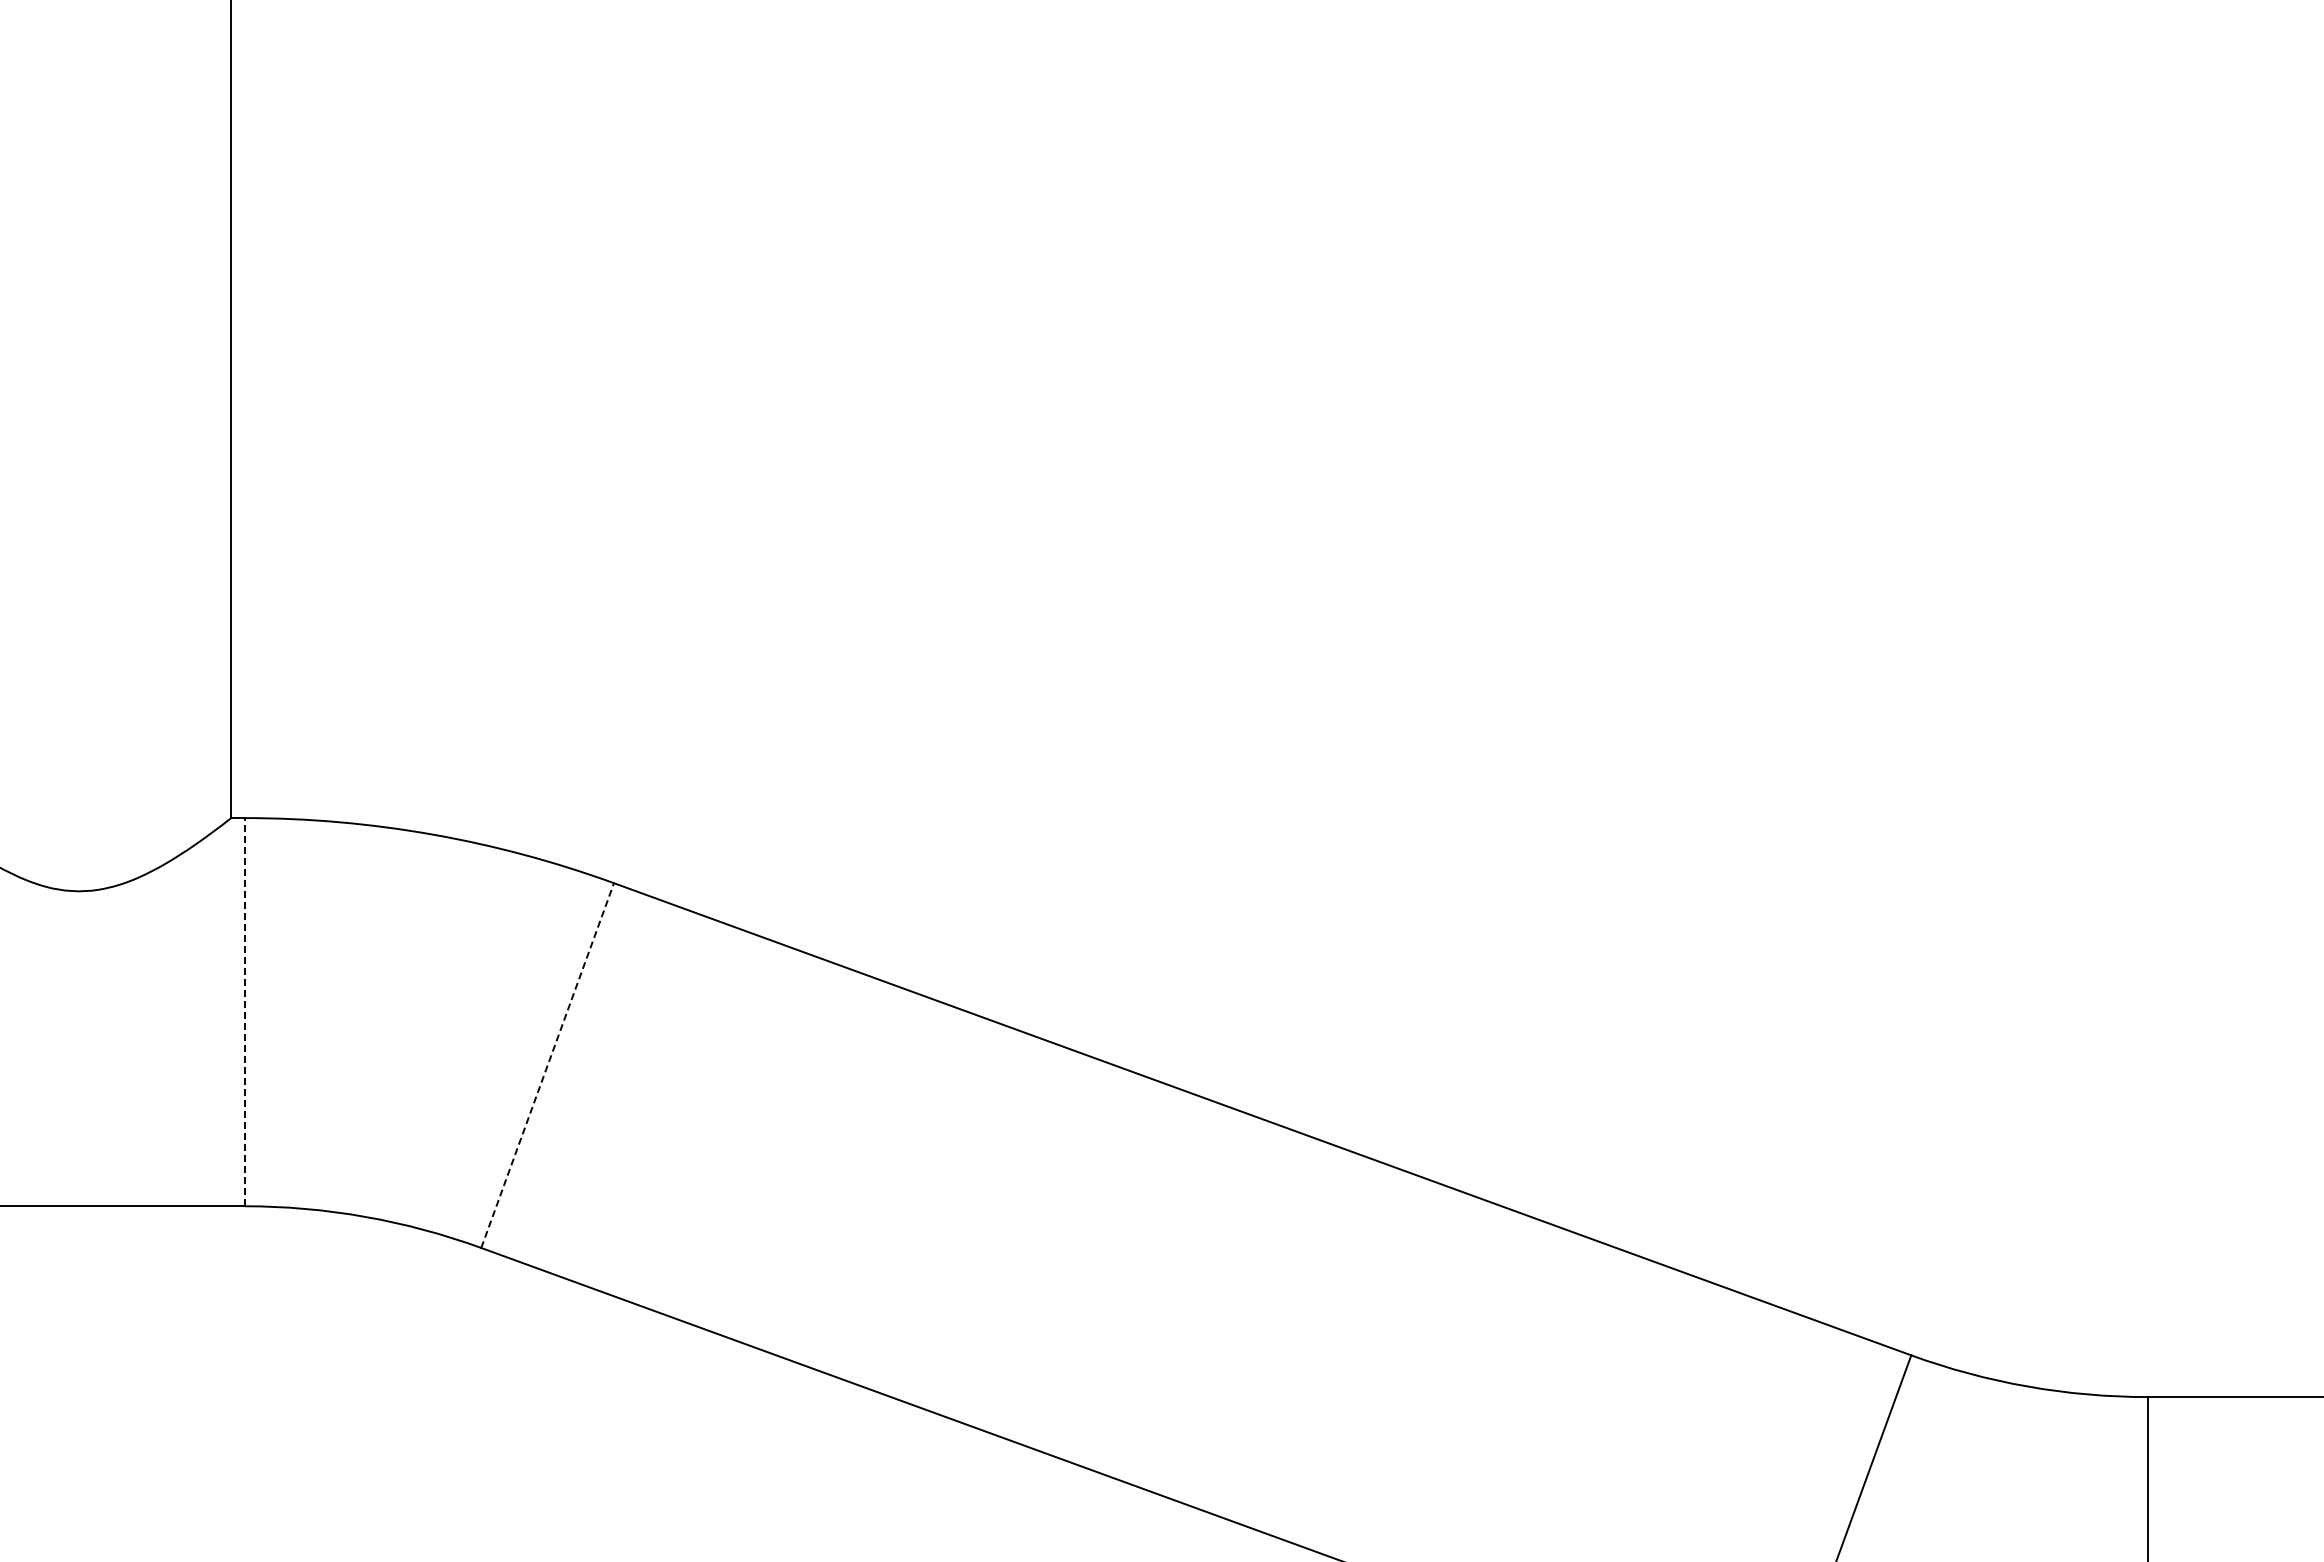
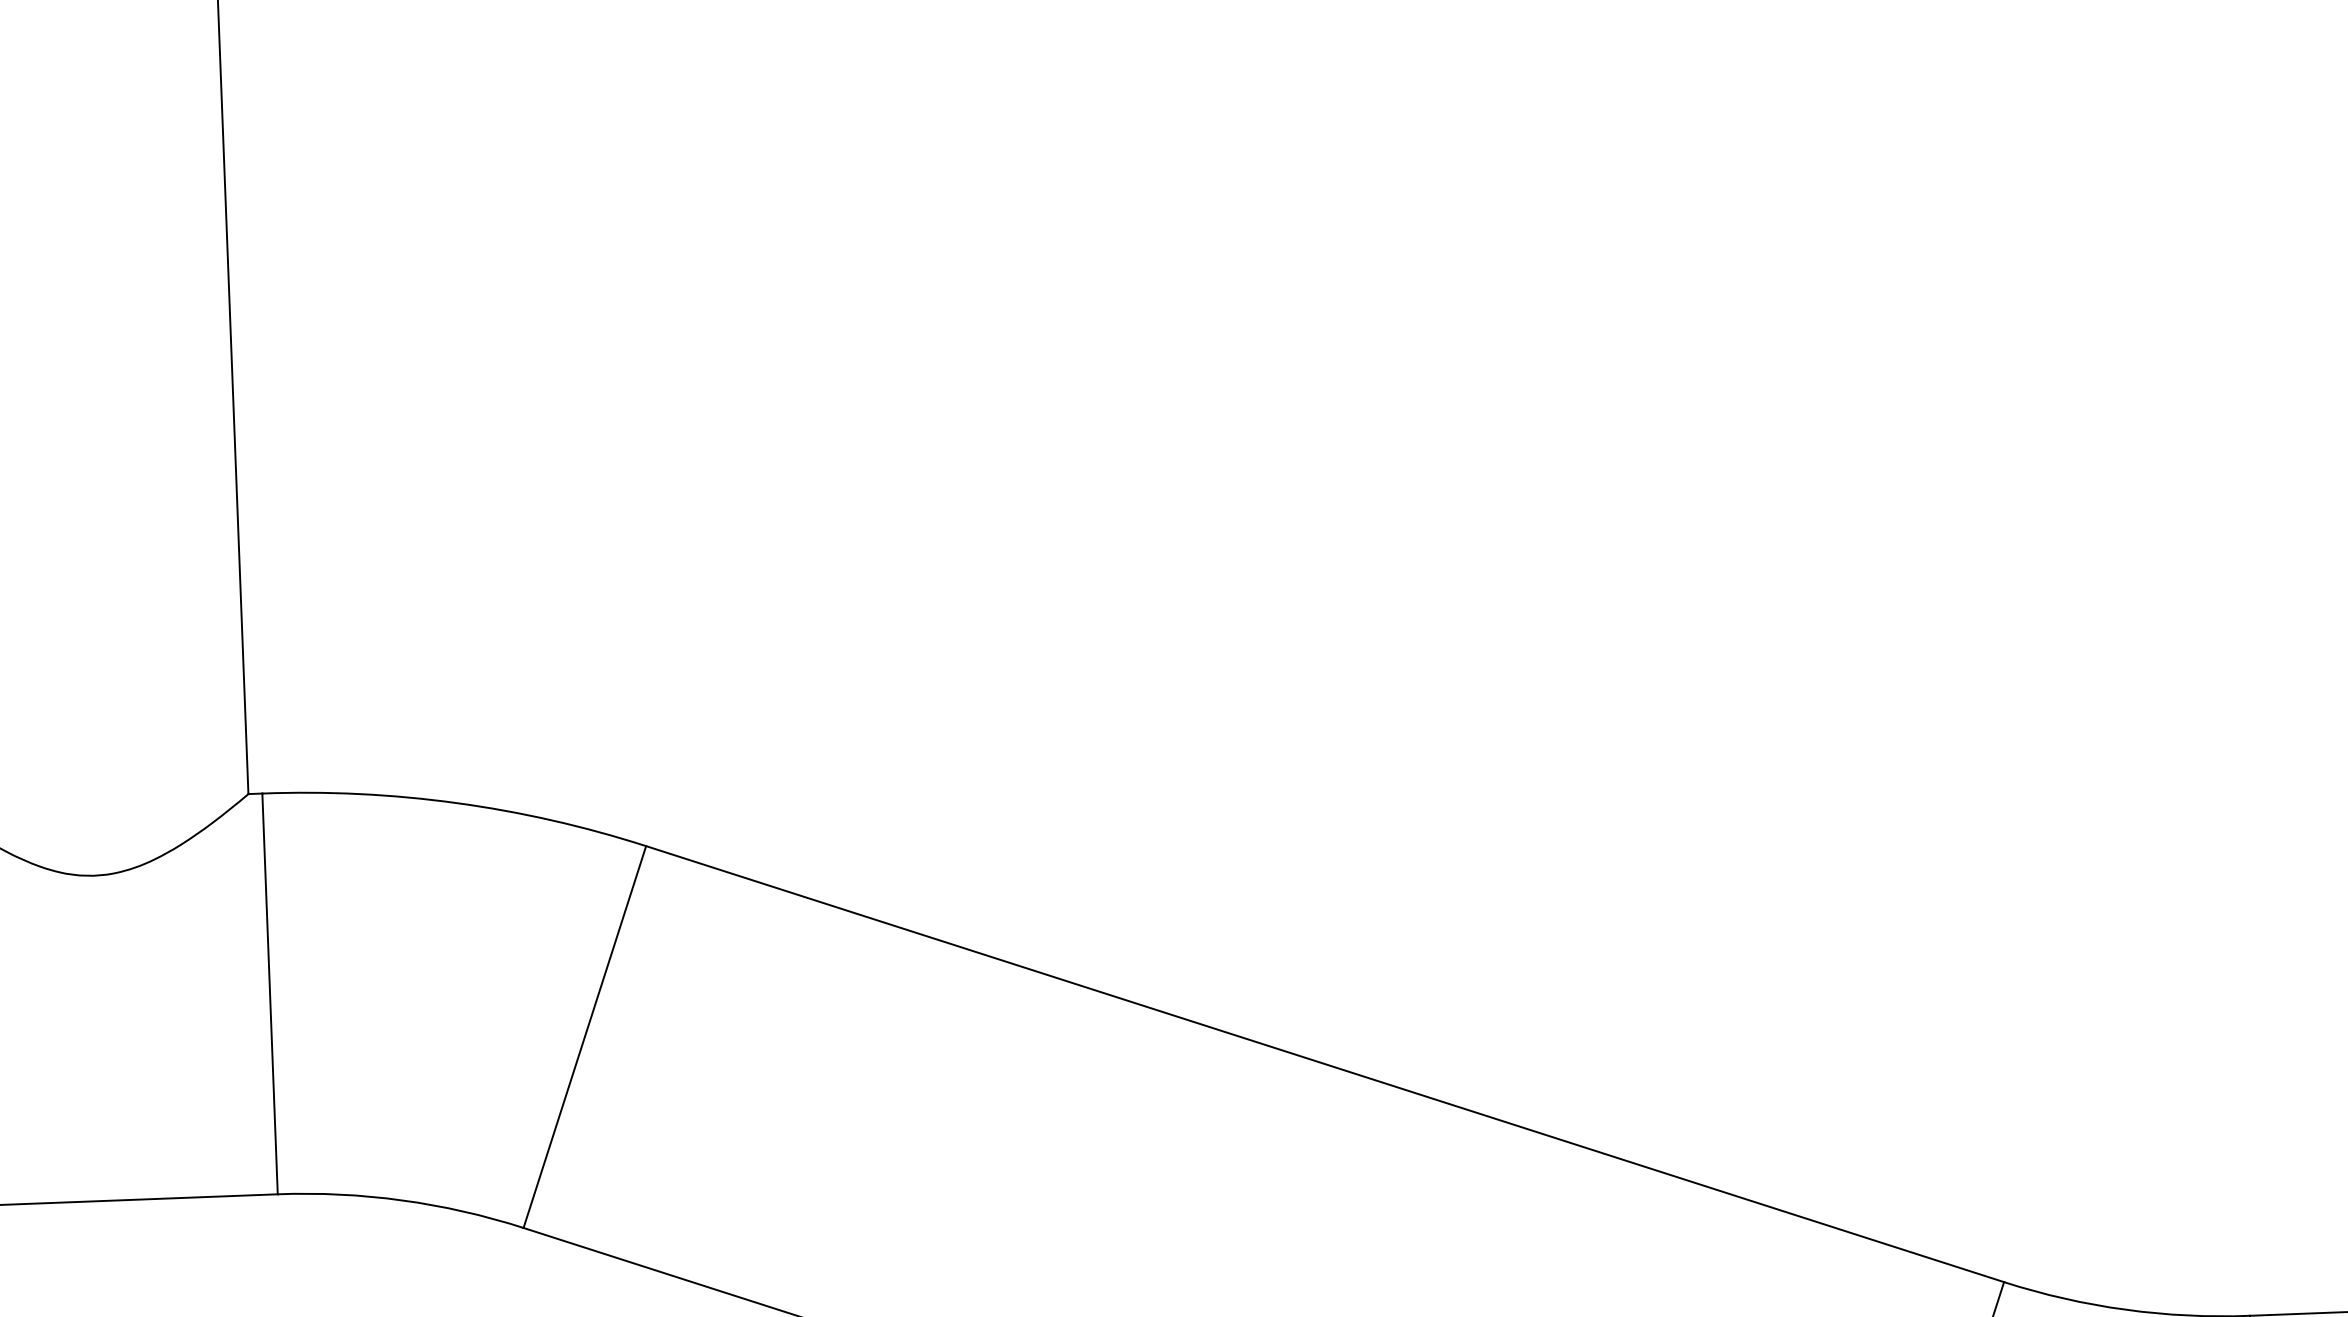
line: (244, 1011) -> (269, 993), dashed -> solid
line: (547, 1065) -> (584, 1036), dashed -> solid

